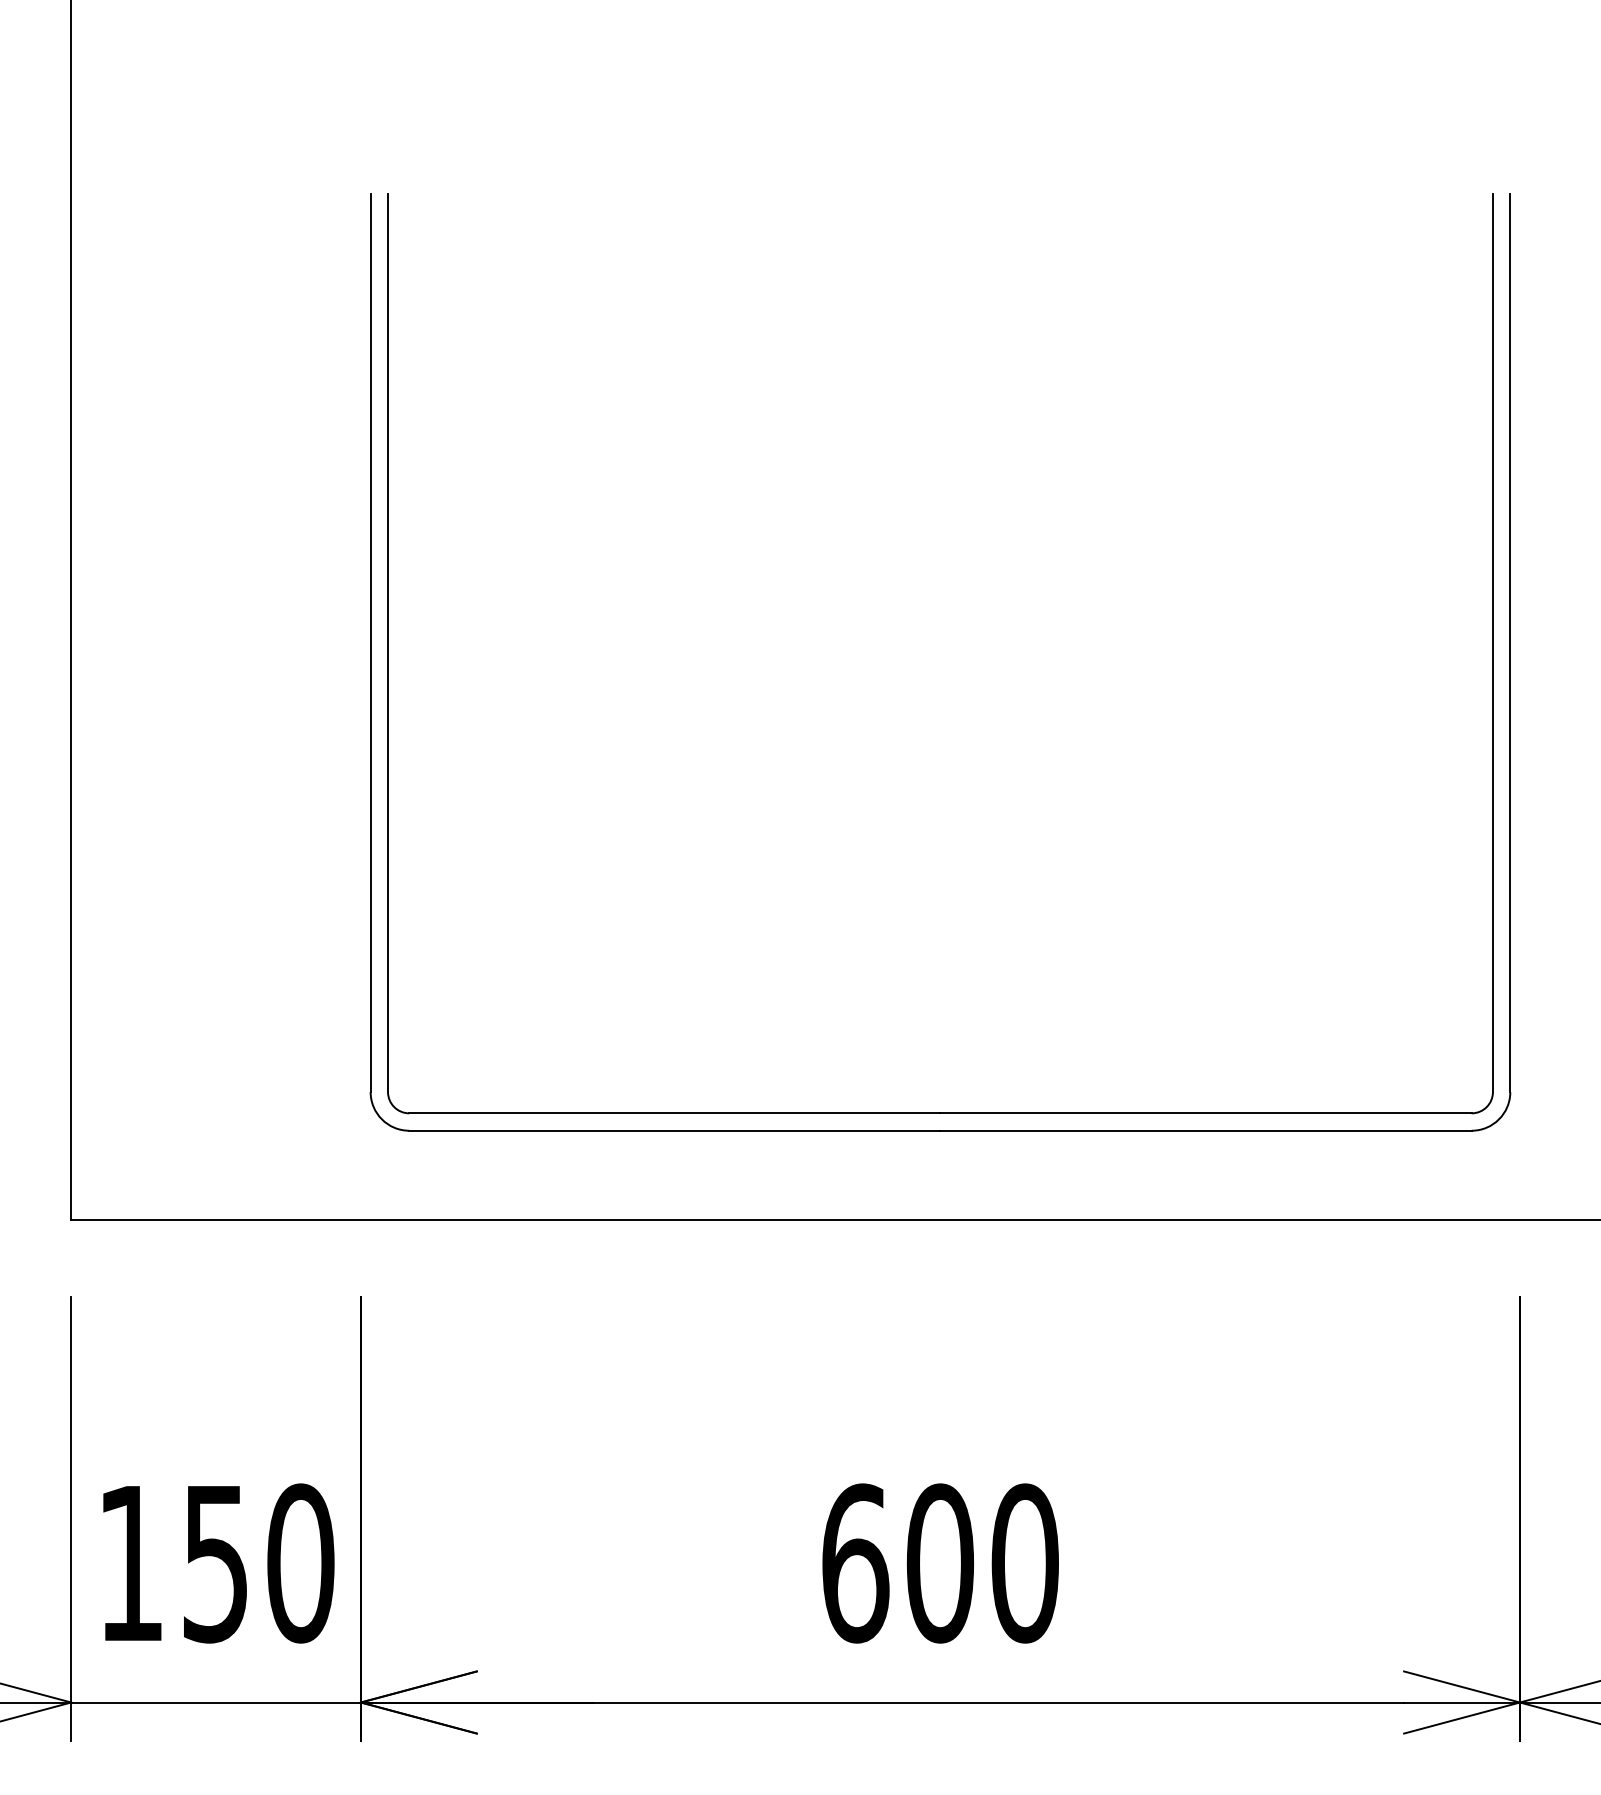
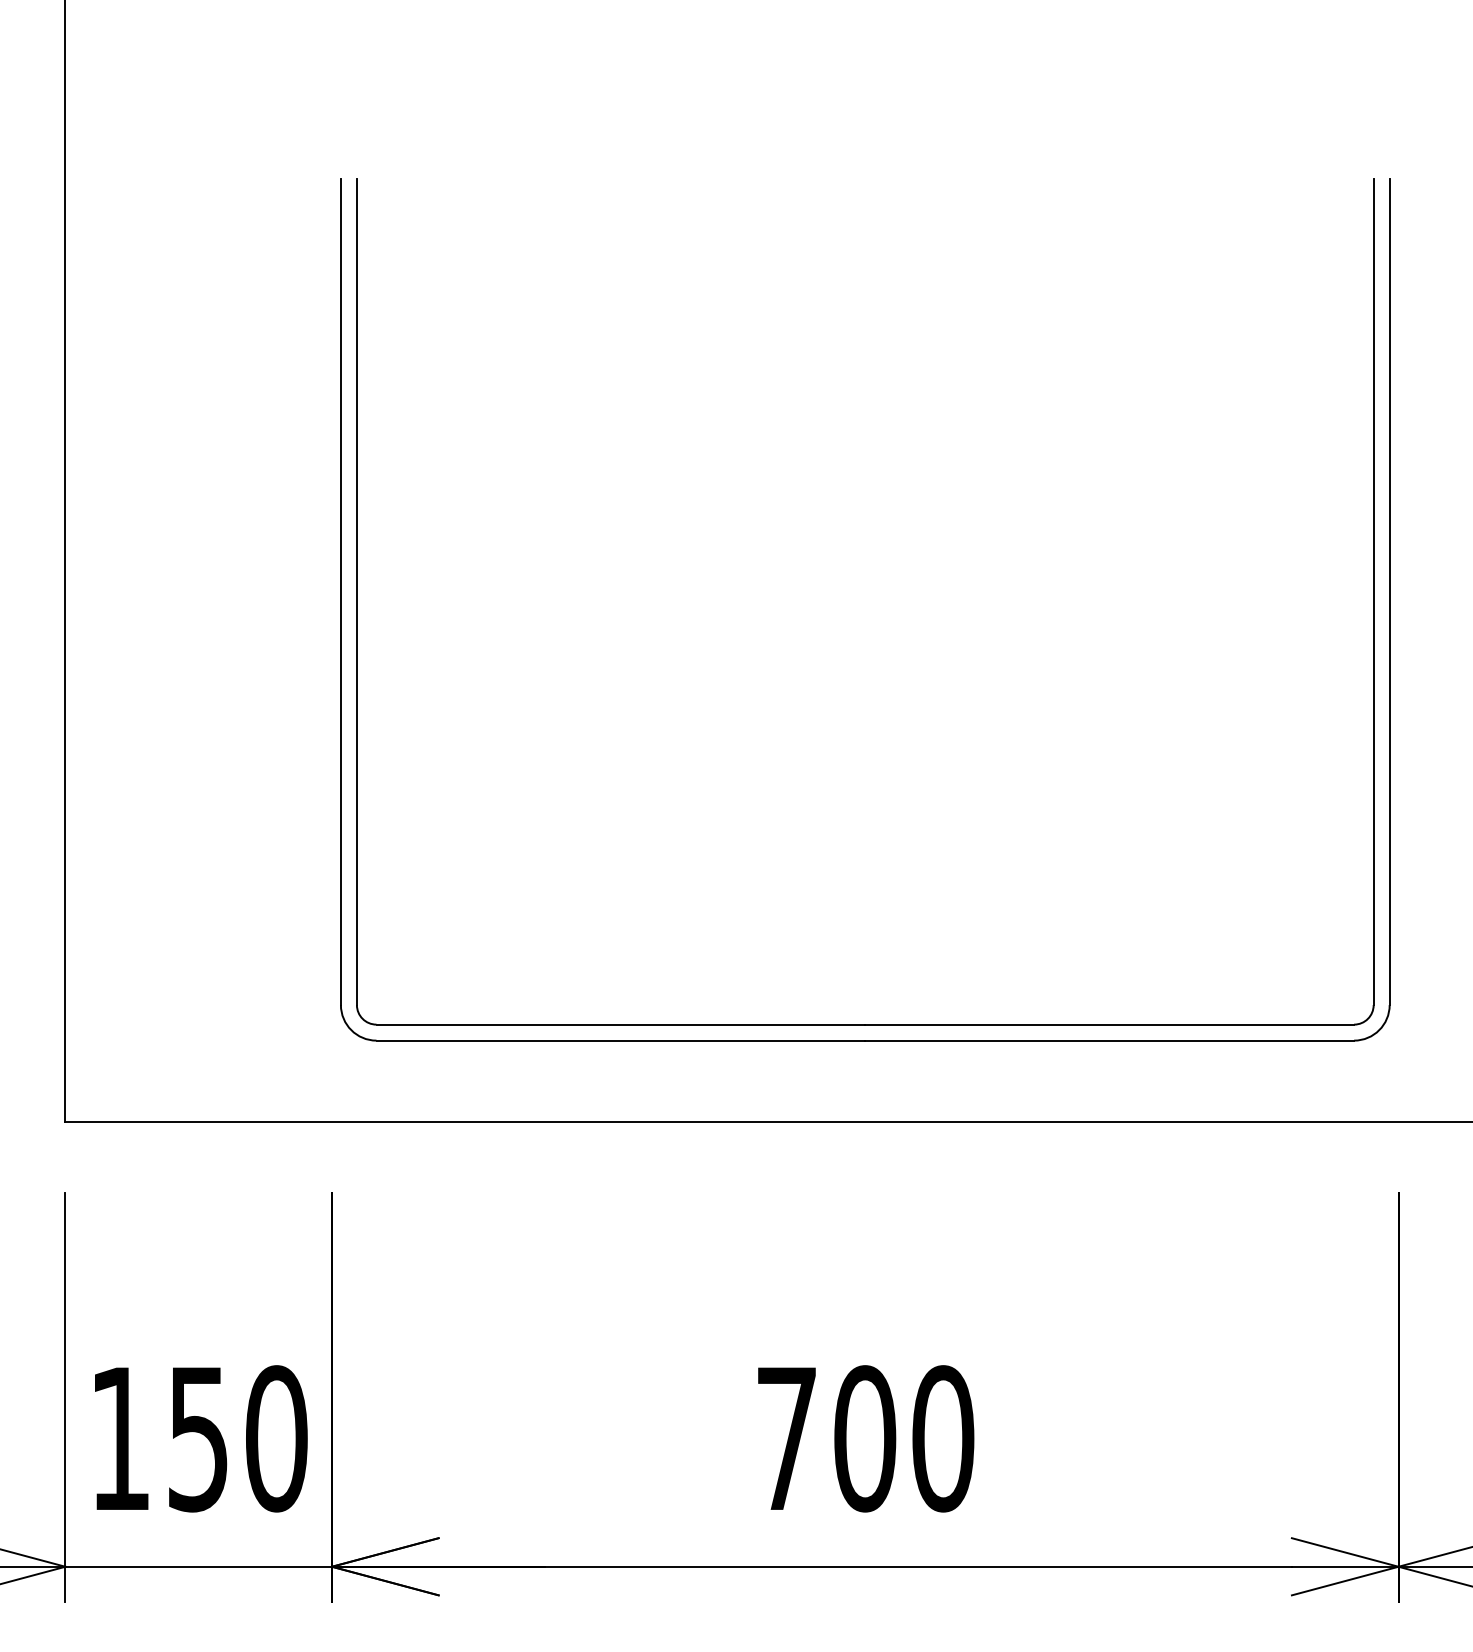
text: (855, 1563) -> (787, 1438), 600 -> 700

